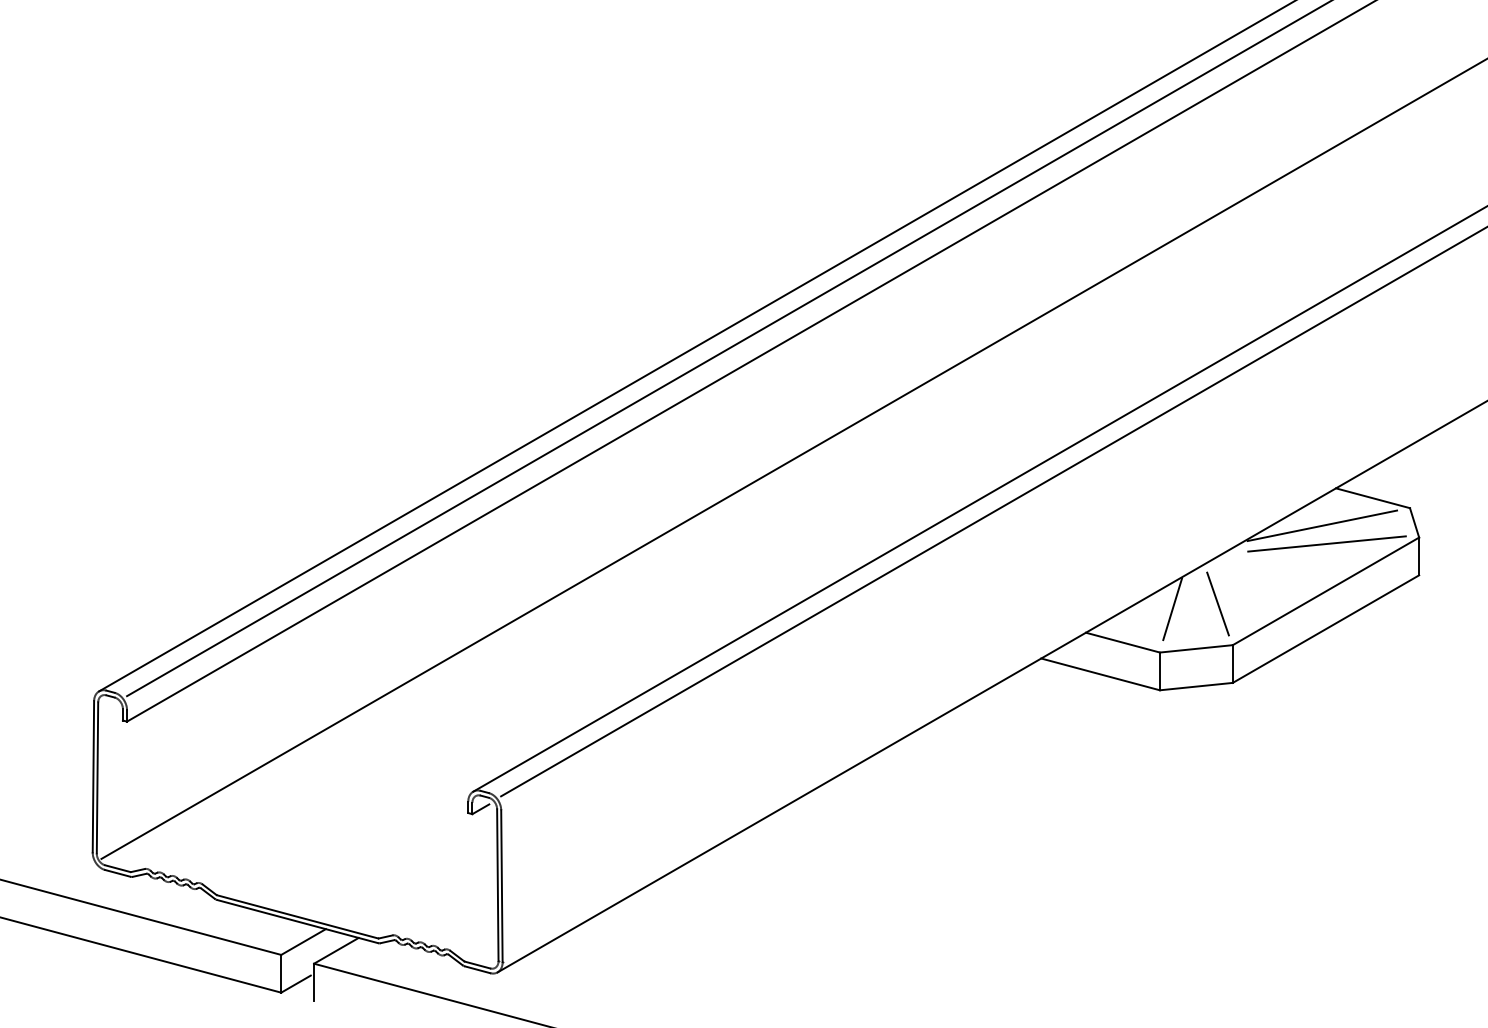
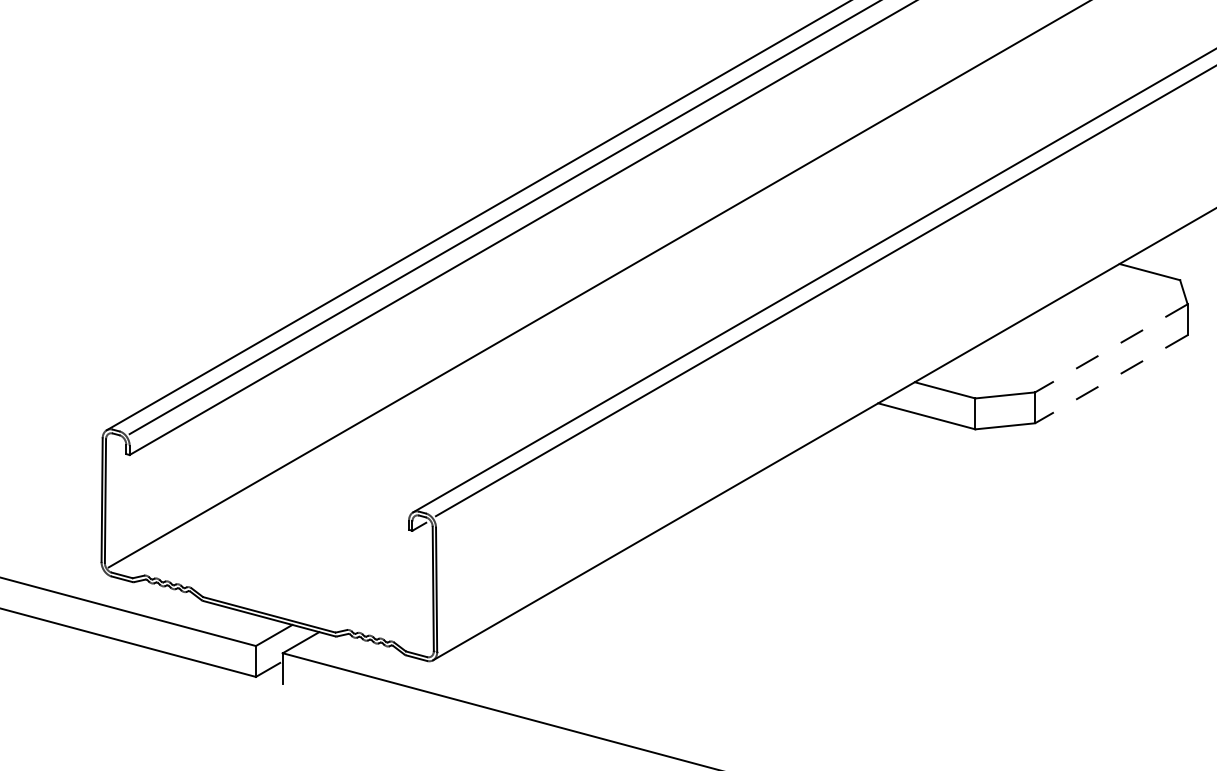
line: (1322, 525) -> (1108, 294), removed
line: (1326, 543) -> (1111, 309), removed
line: (1325, 591) -> (1110, 348), solid -> dashed
line: (1217, 603) -> (1022, 358), removed
line: (1172, 609) -> (985, 363), removed
line: (1325, 629) -> (1110, 379), solid -> dashed

